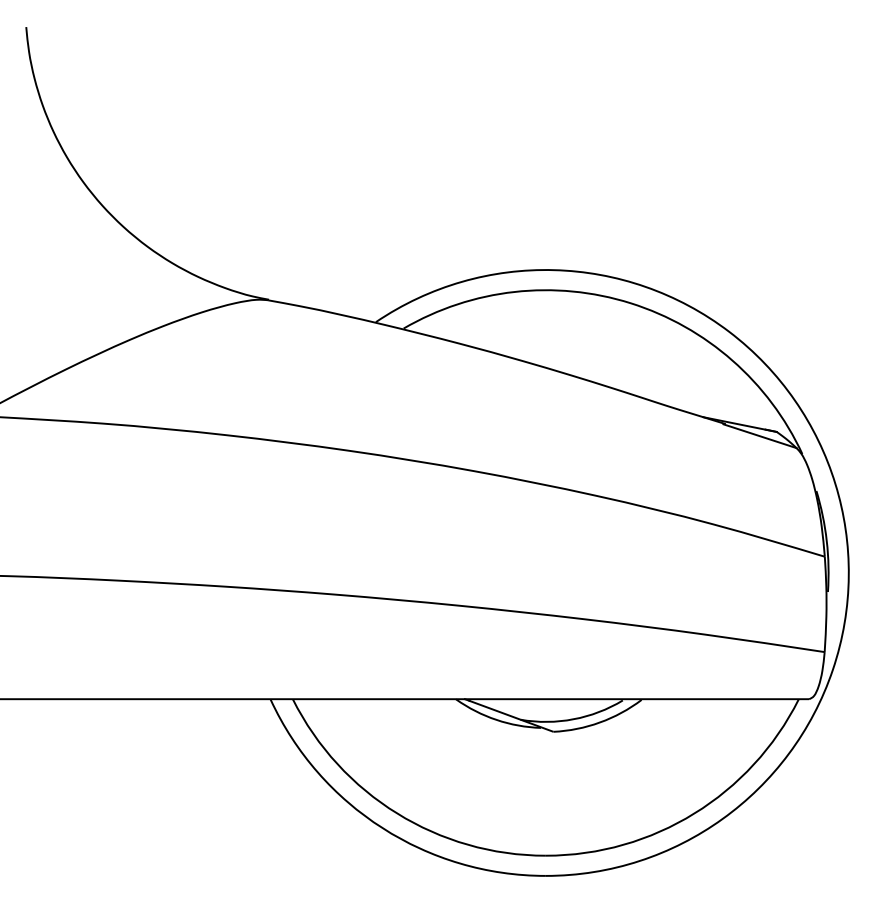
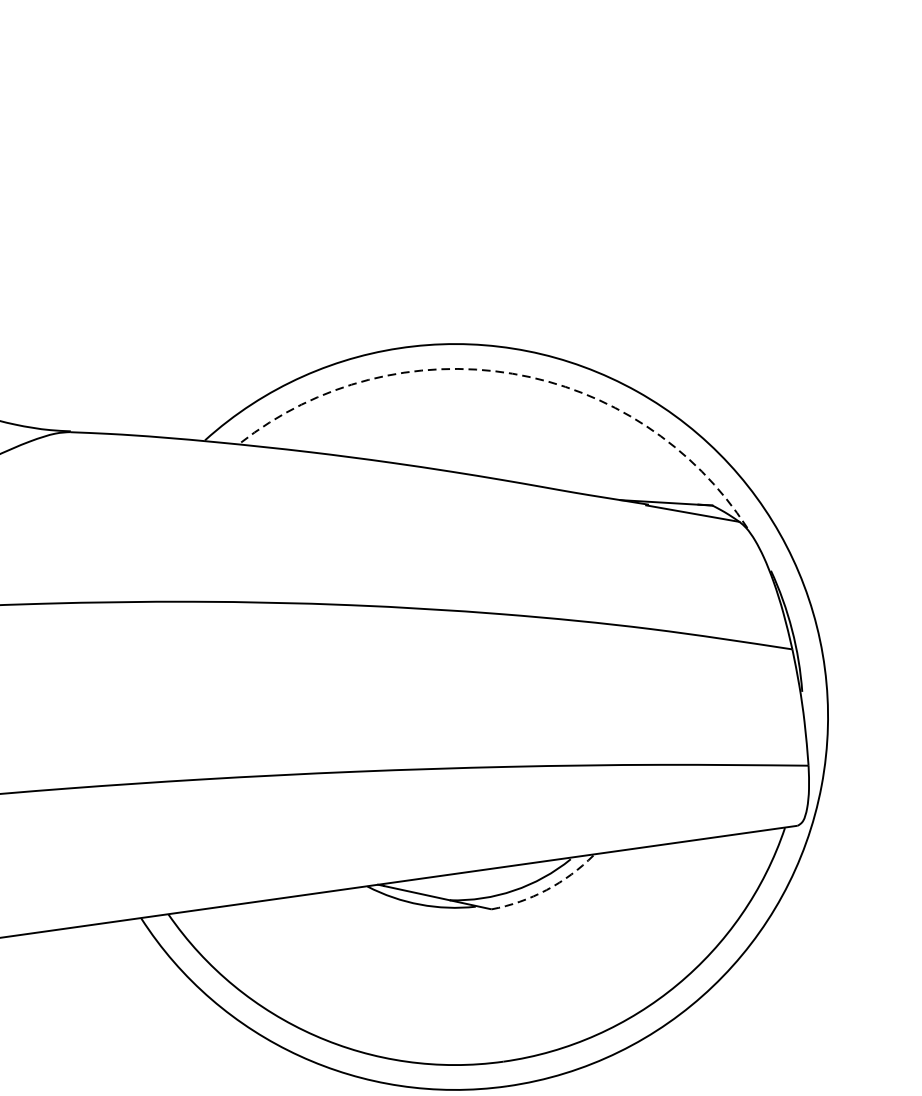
arc: (630, 303) -> (512, 374), solid -> dashed
arc: (599, 722) -> (546, 890), solid -> dashed

